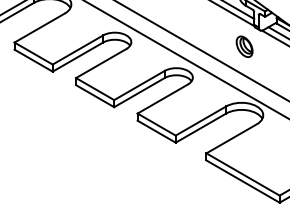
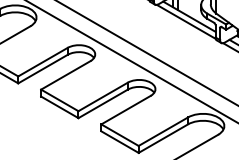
part: (244, 46) -> (205, 58), removed

